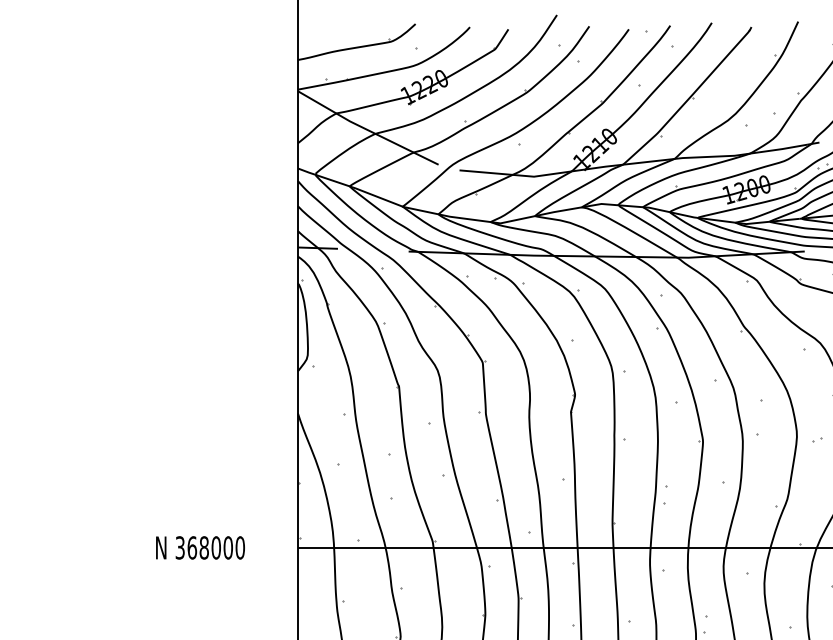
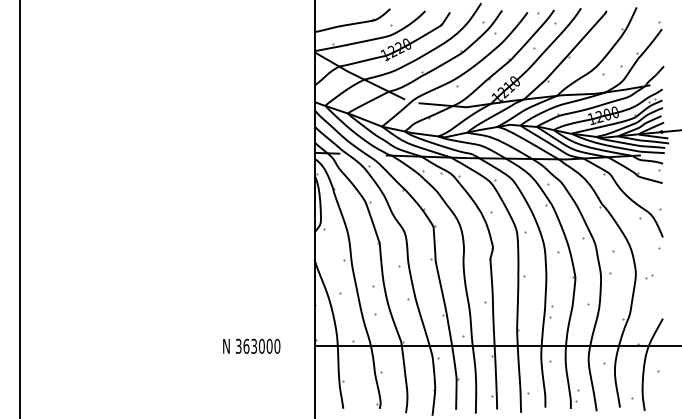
text: (204, 548) -> (254, 346), 368000 -> 363000

